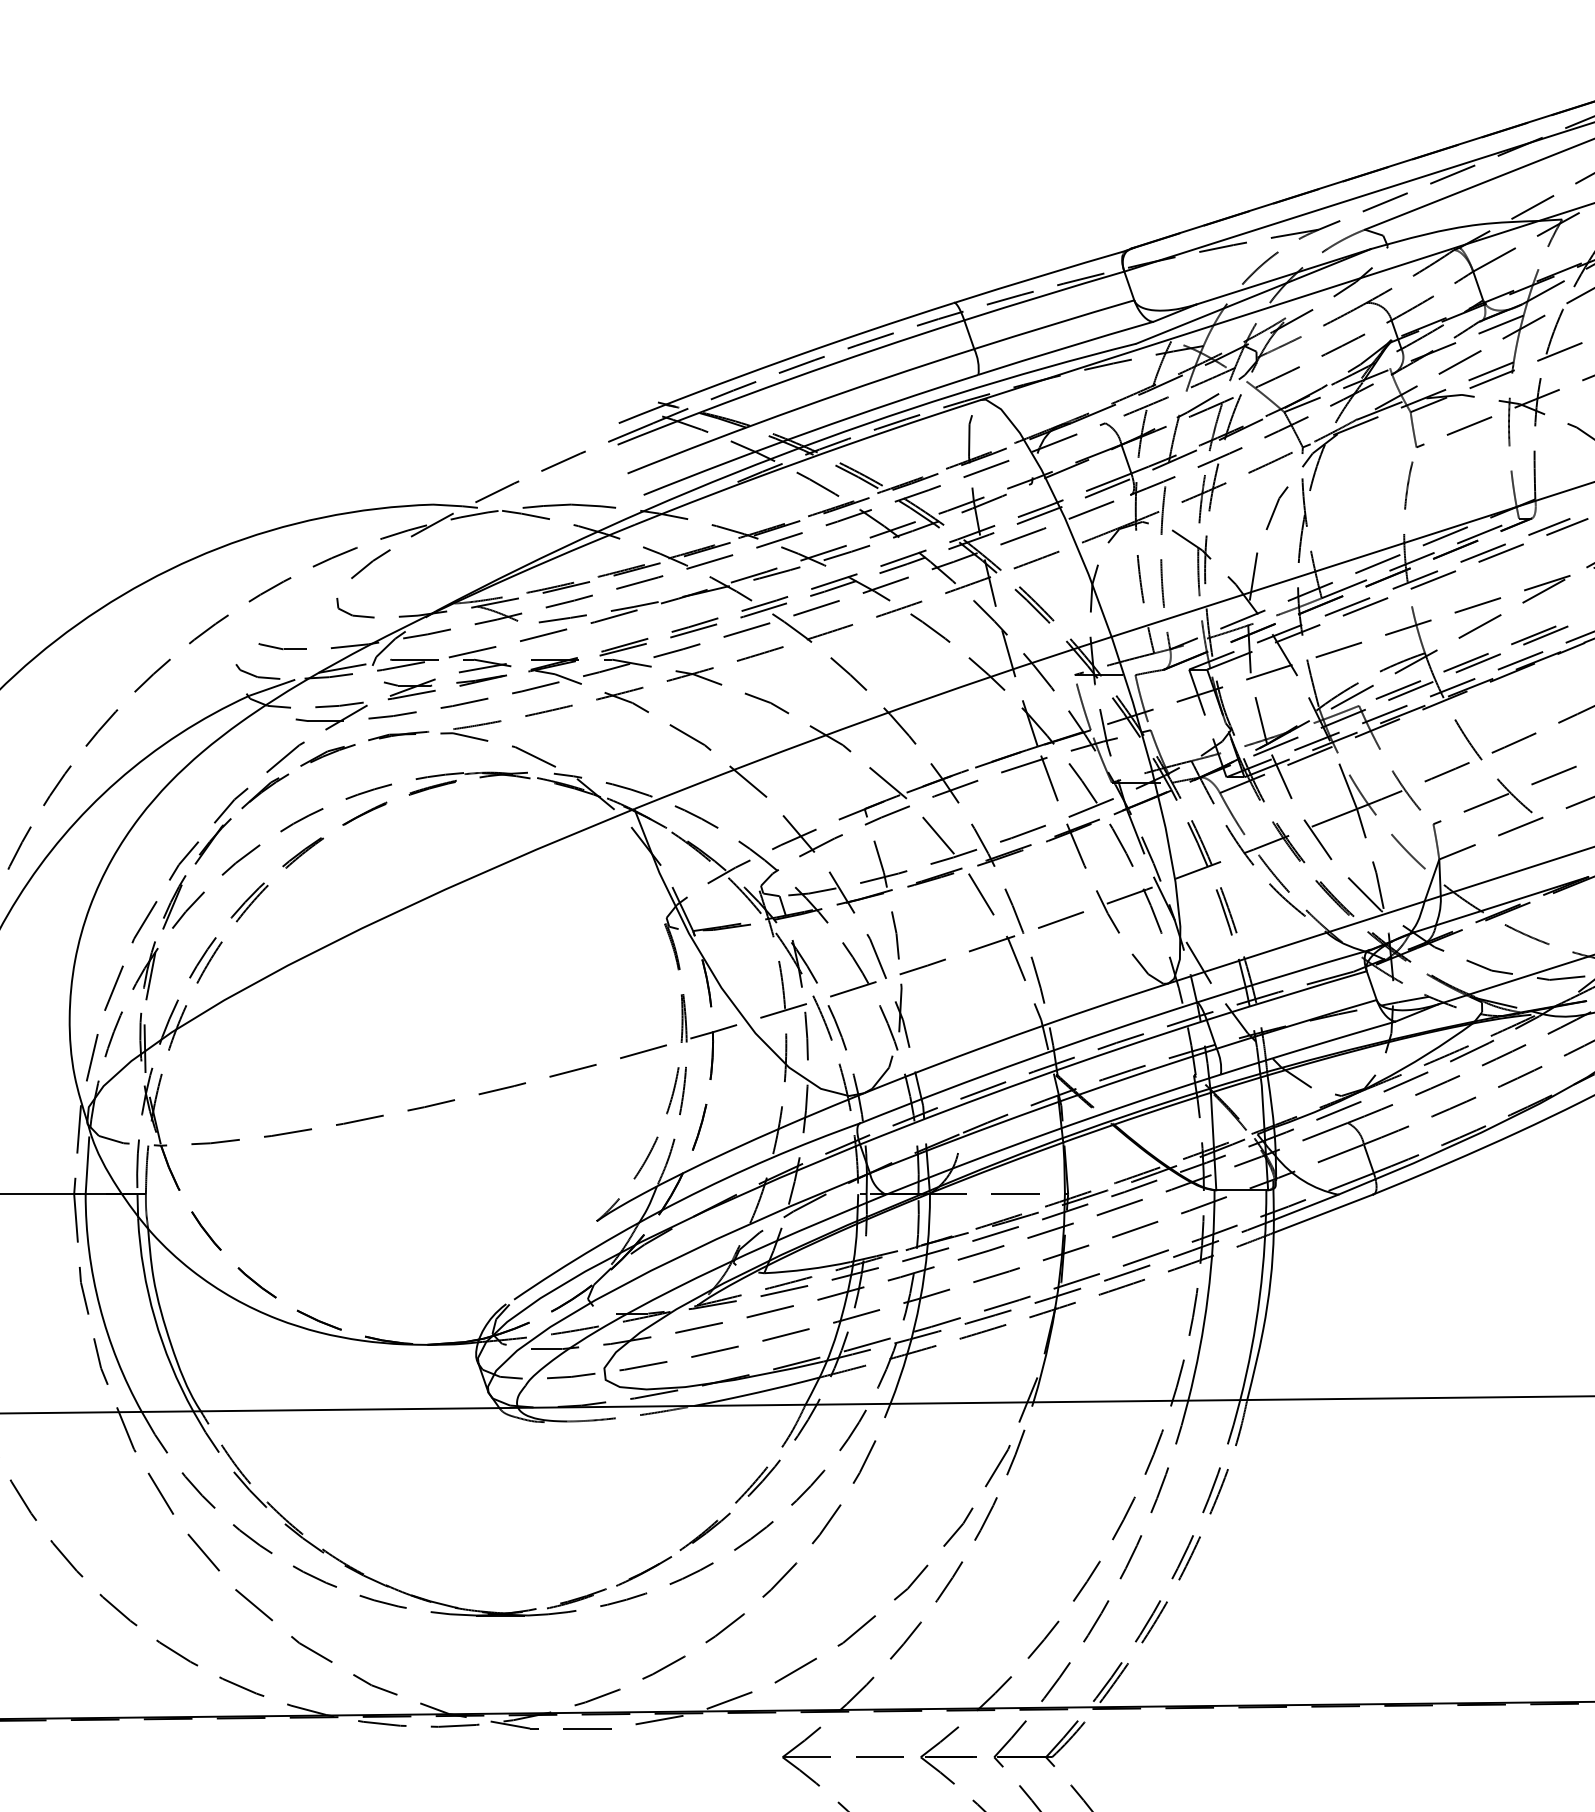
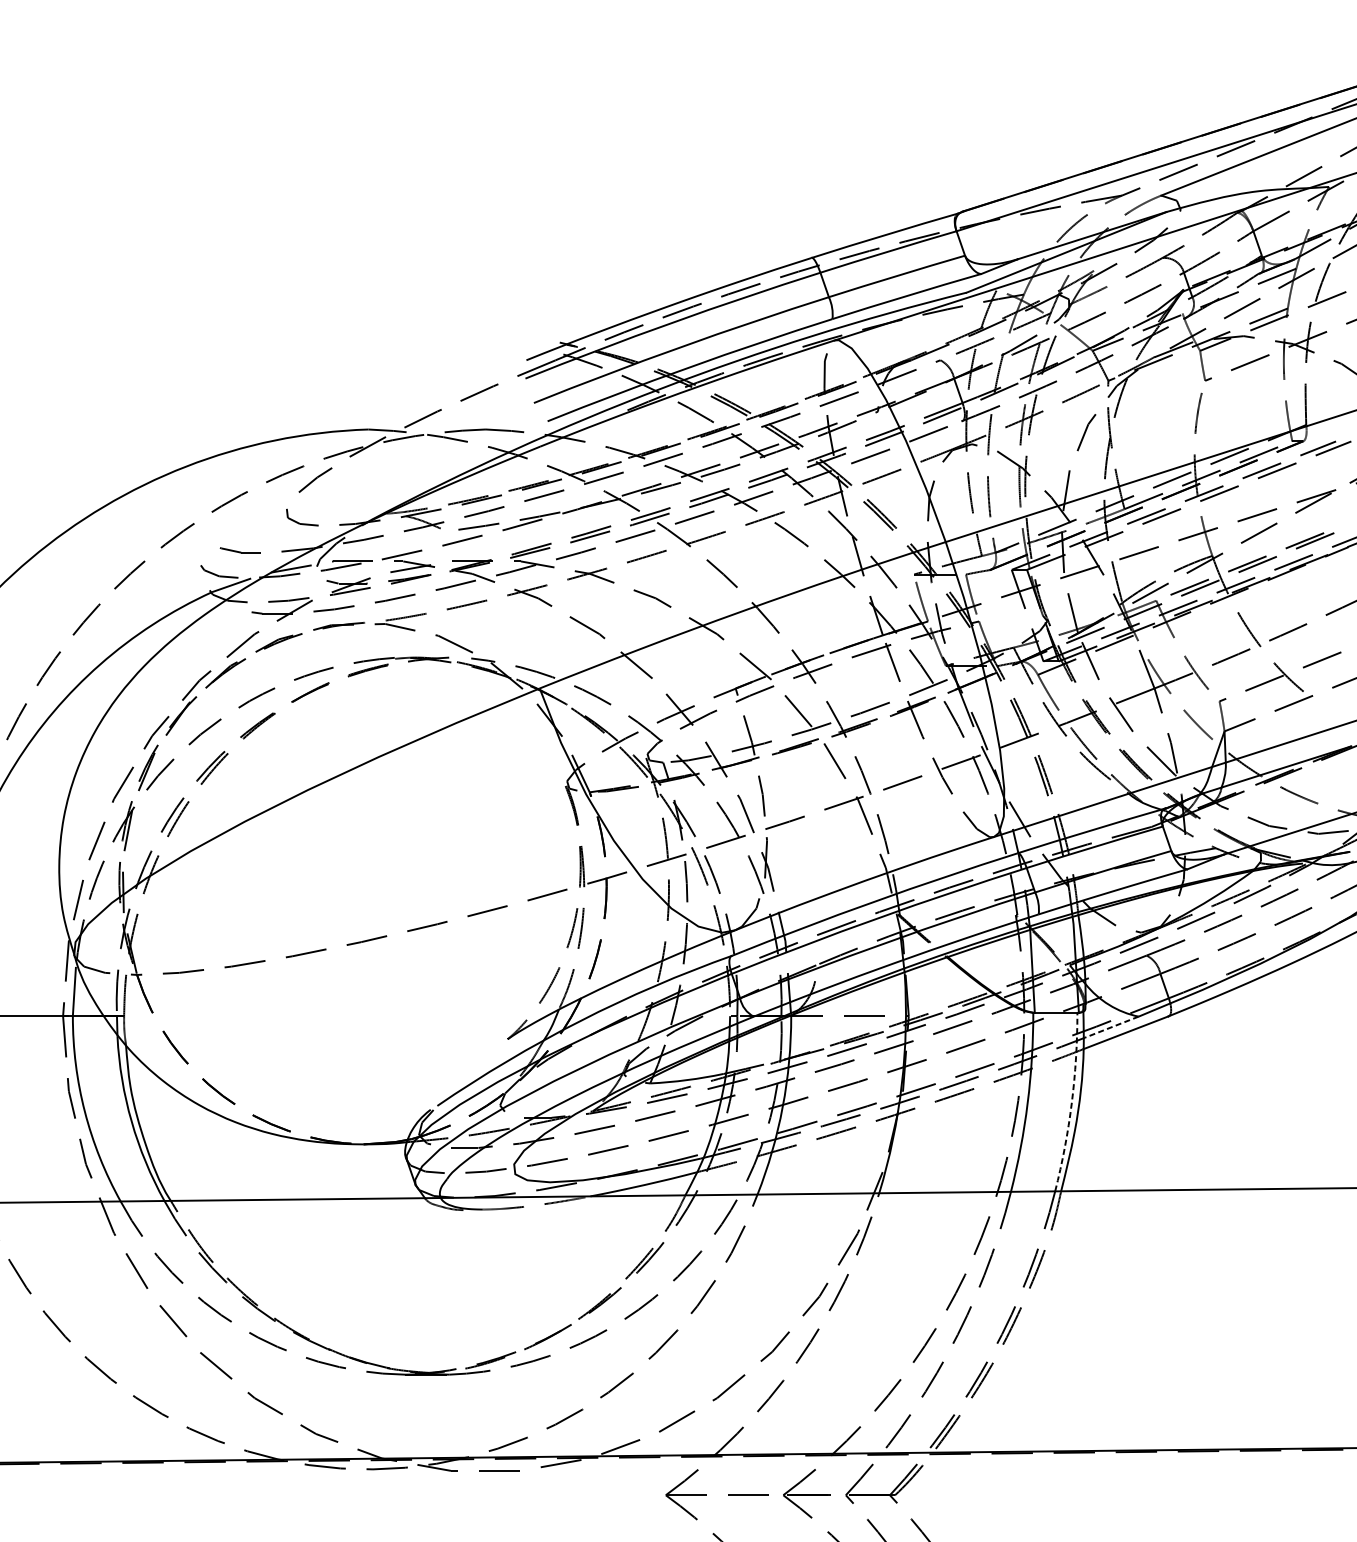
line: (1306, 1207) -> (1111, 1027), solid -> dashed
arc: (1259, 1296) -> (1071, 1103), solid -> dashed

